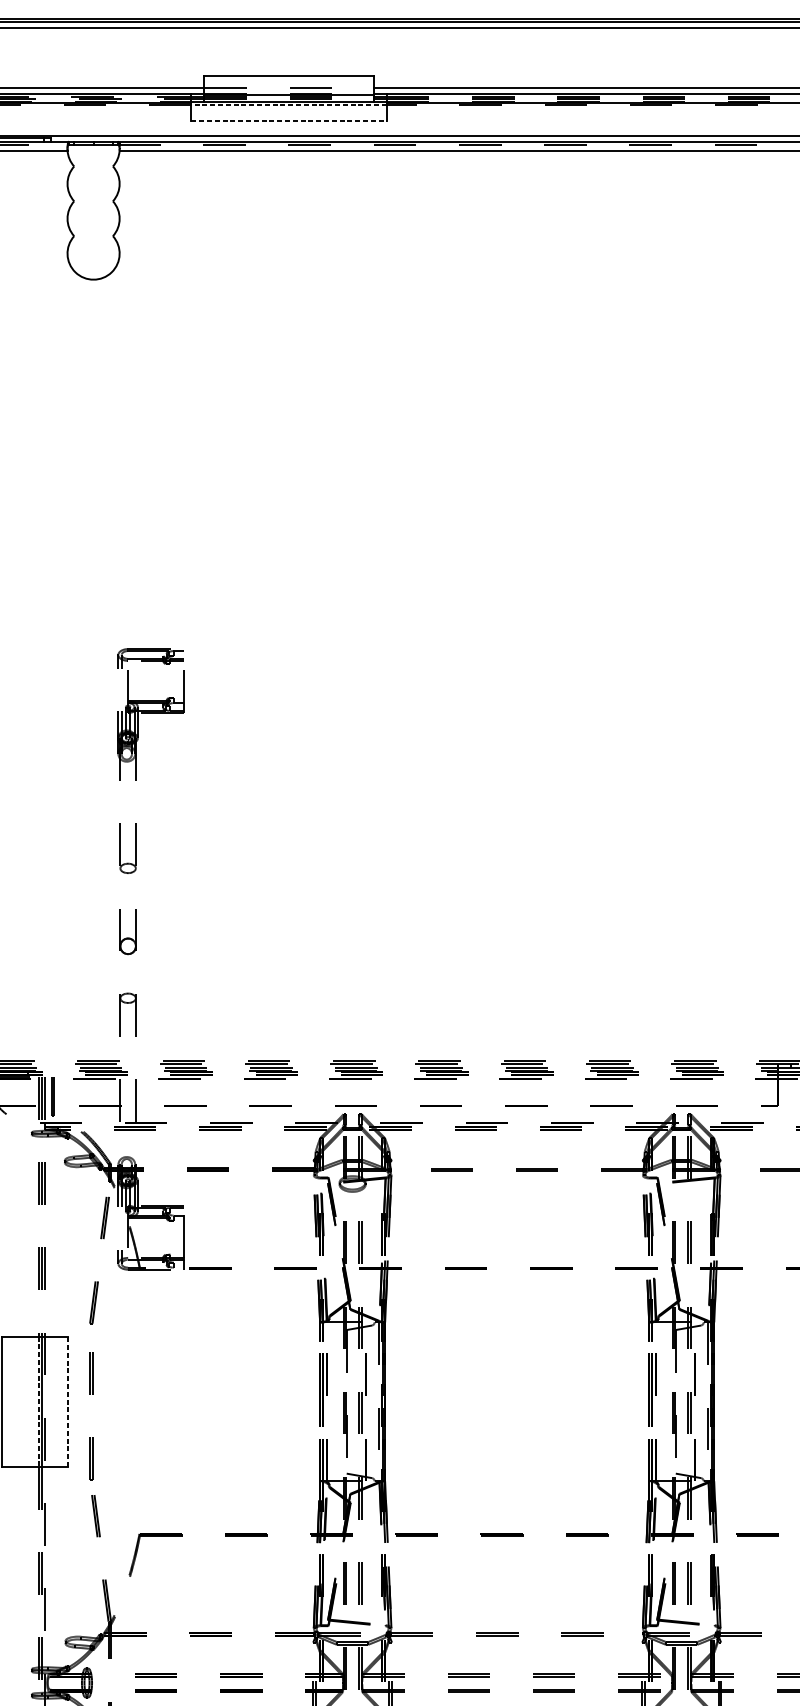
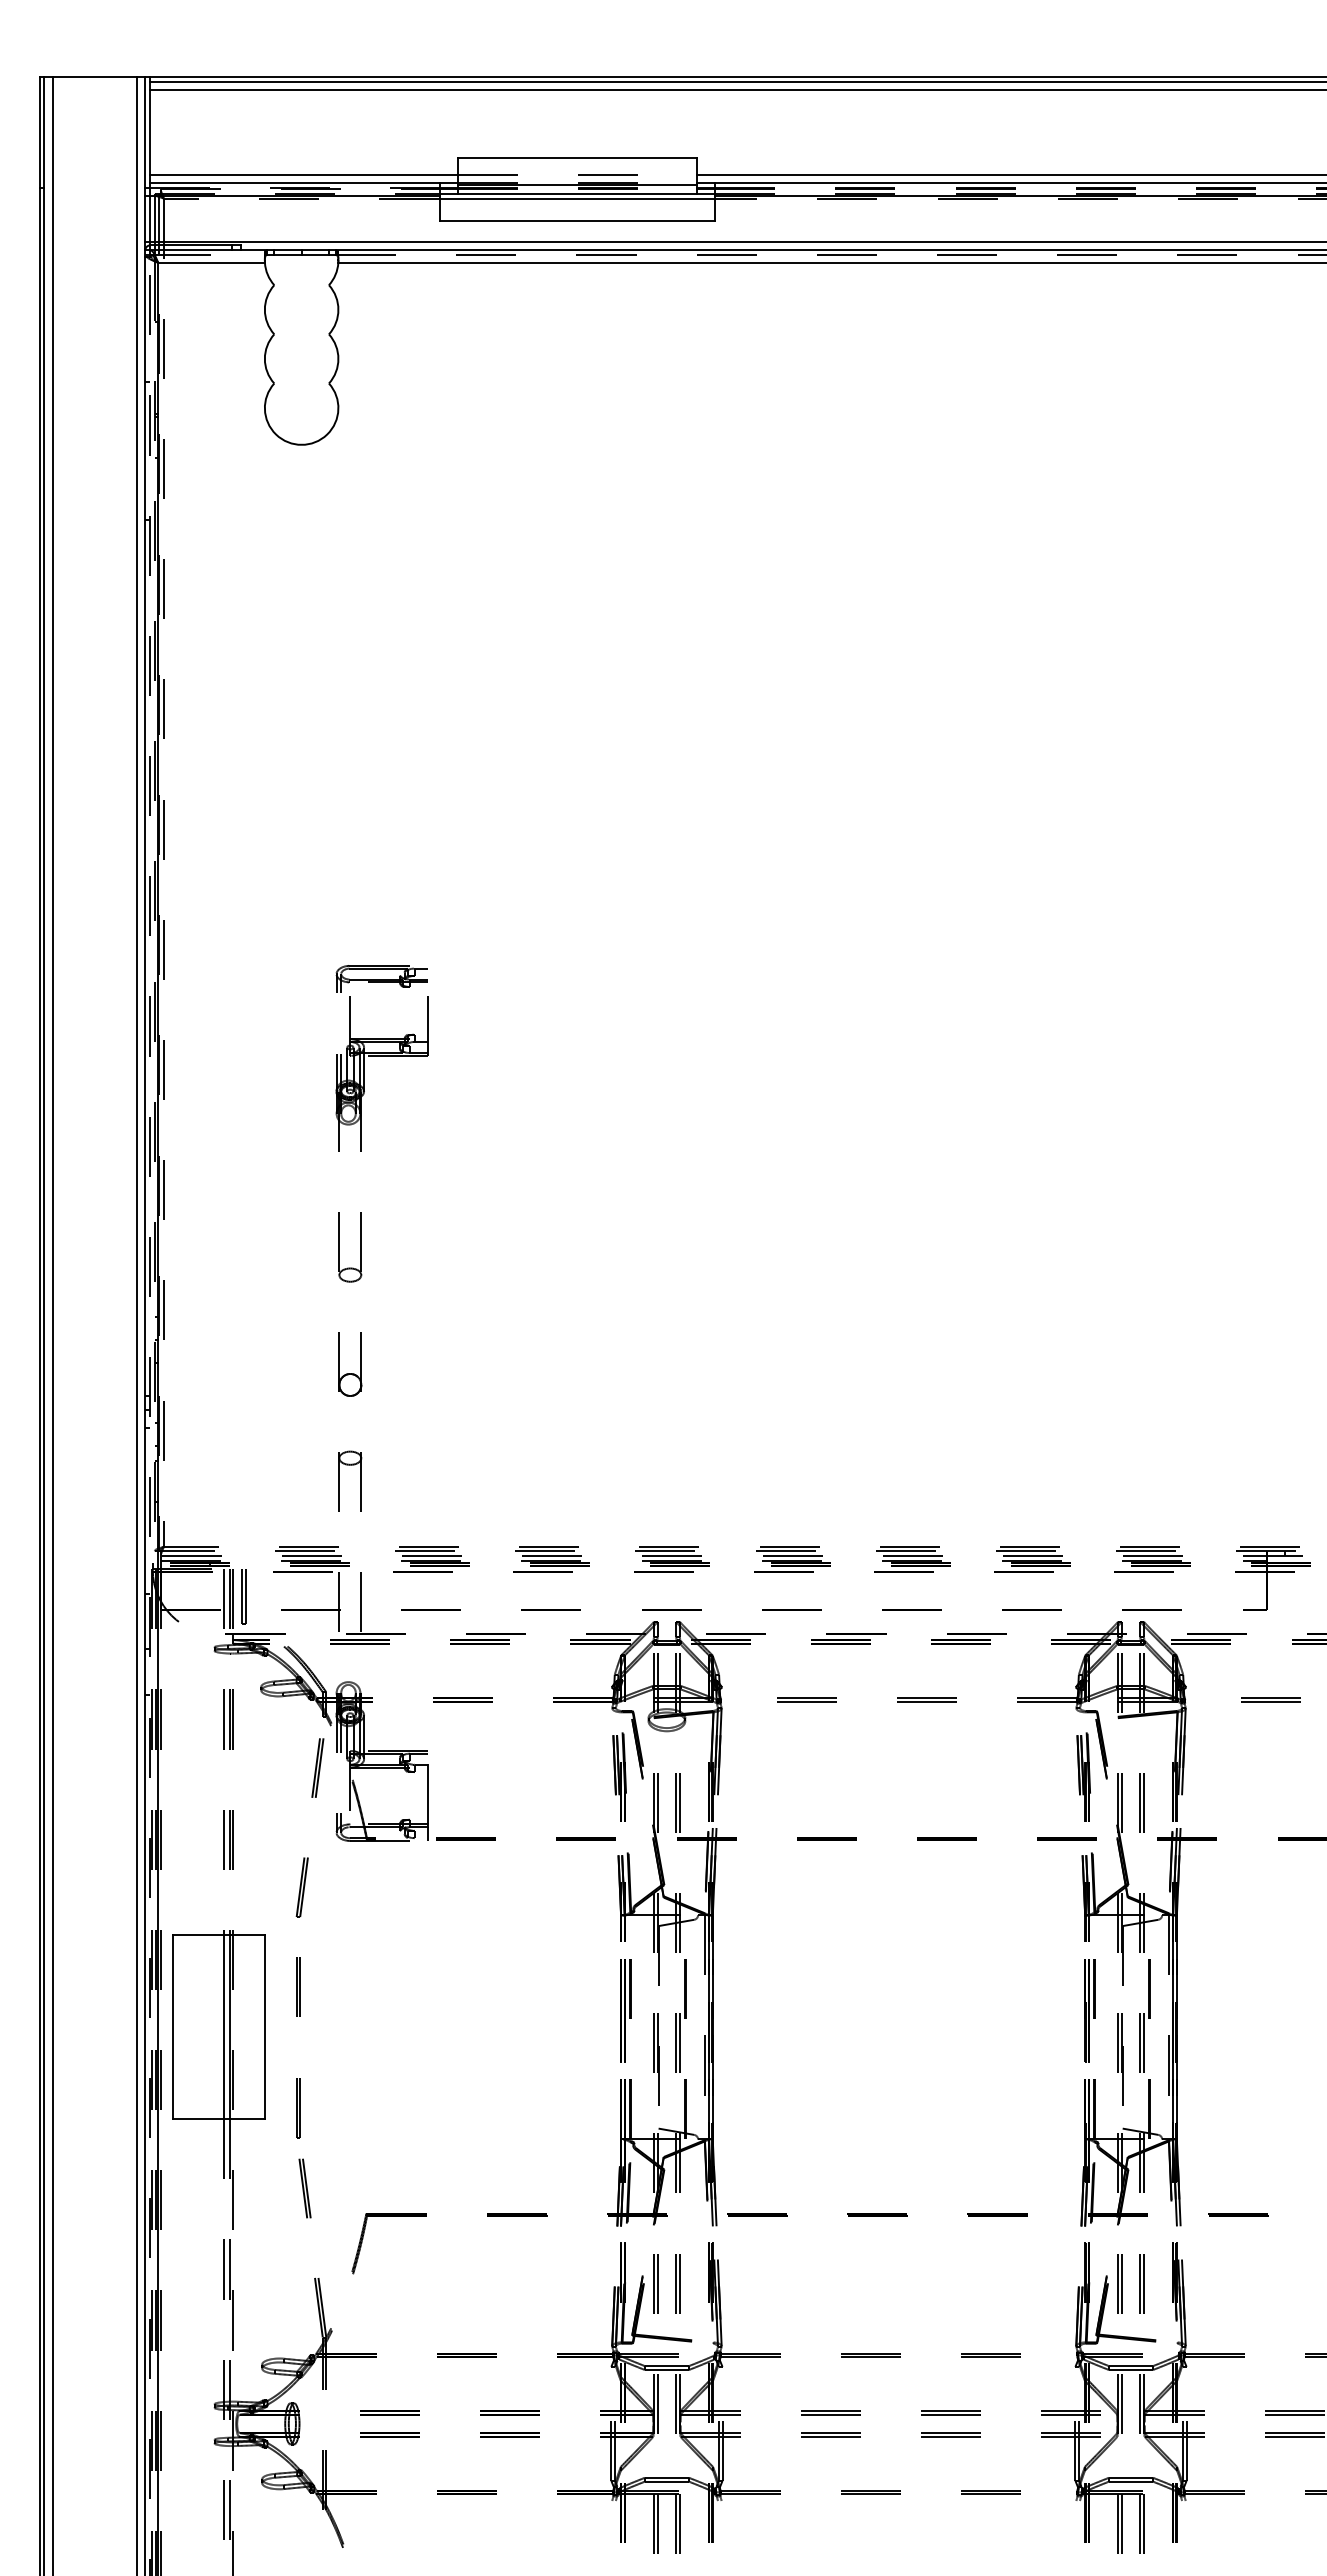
line: (289, 104) -> (577, 198), dashed -> solid
line: (289, 120) -> (577, 220), dashed -> solid
line: (38, 1401) -> (224, 2027), dashed -> solid
line: (67, 1401) -> (264, 2027), dashed -> solid

